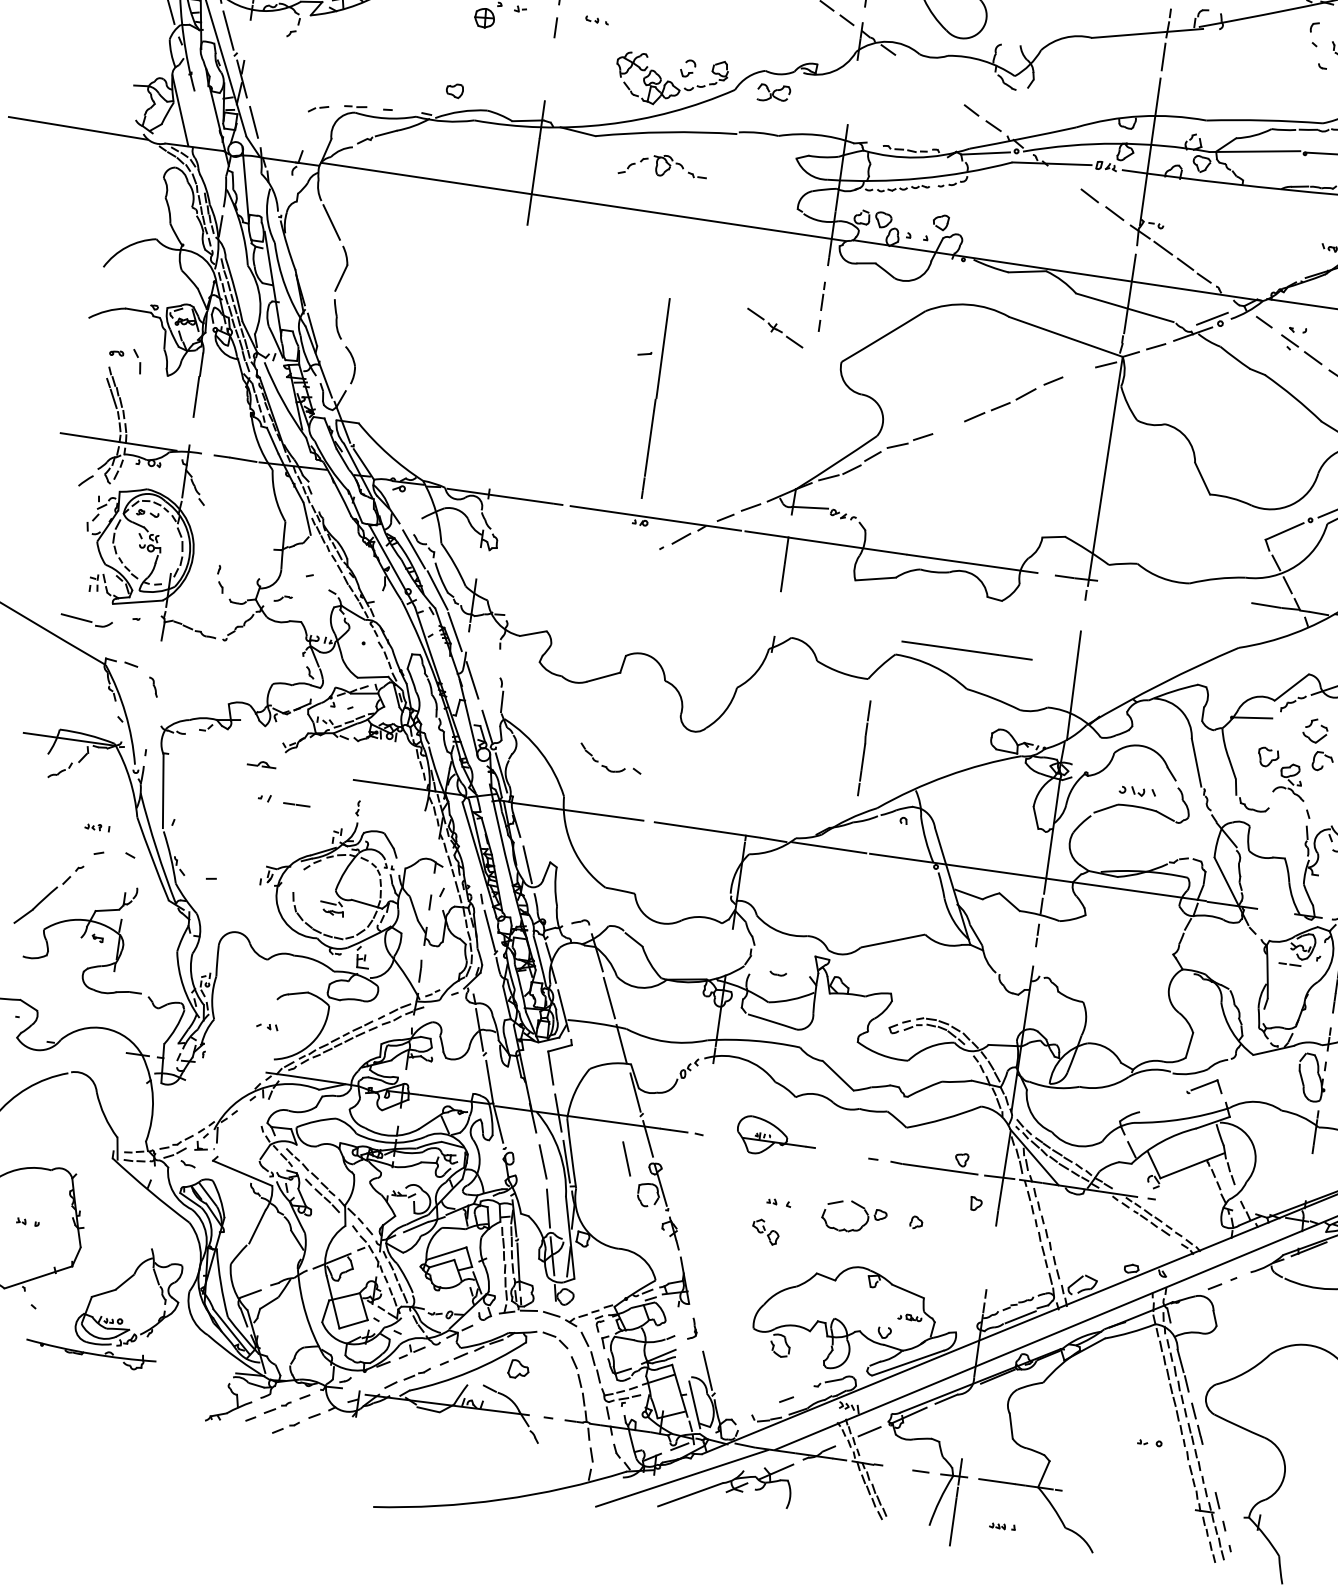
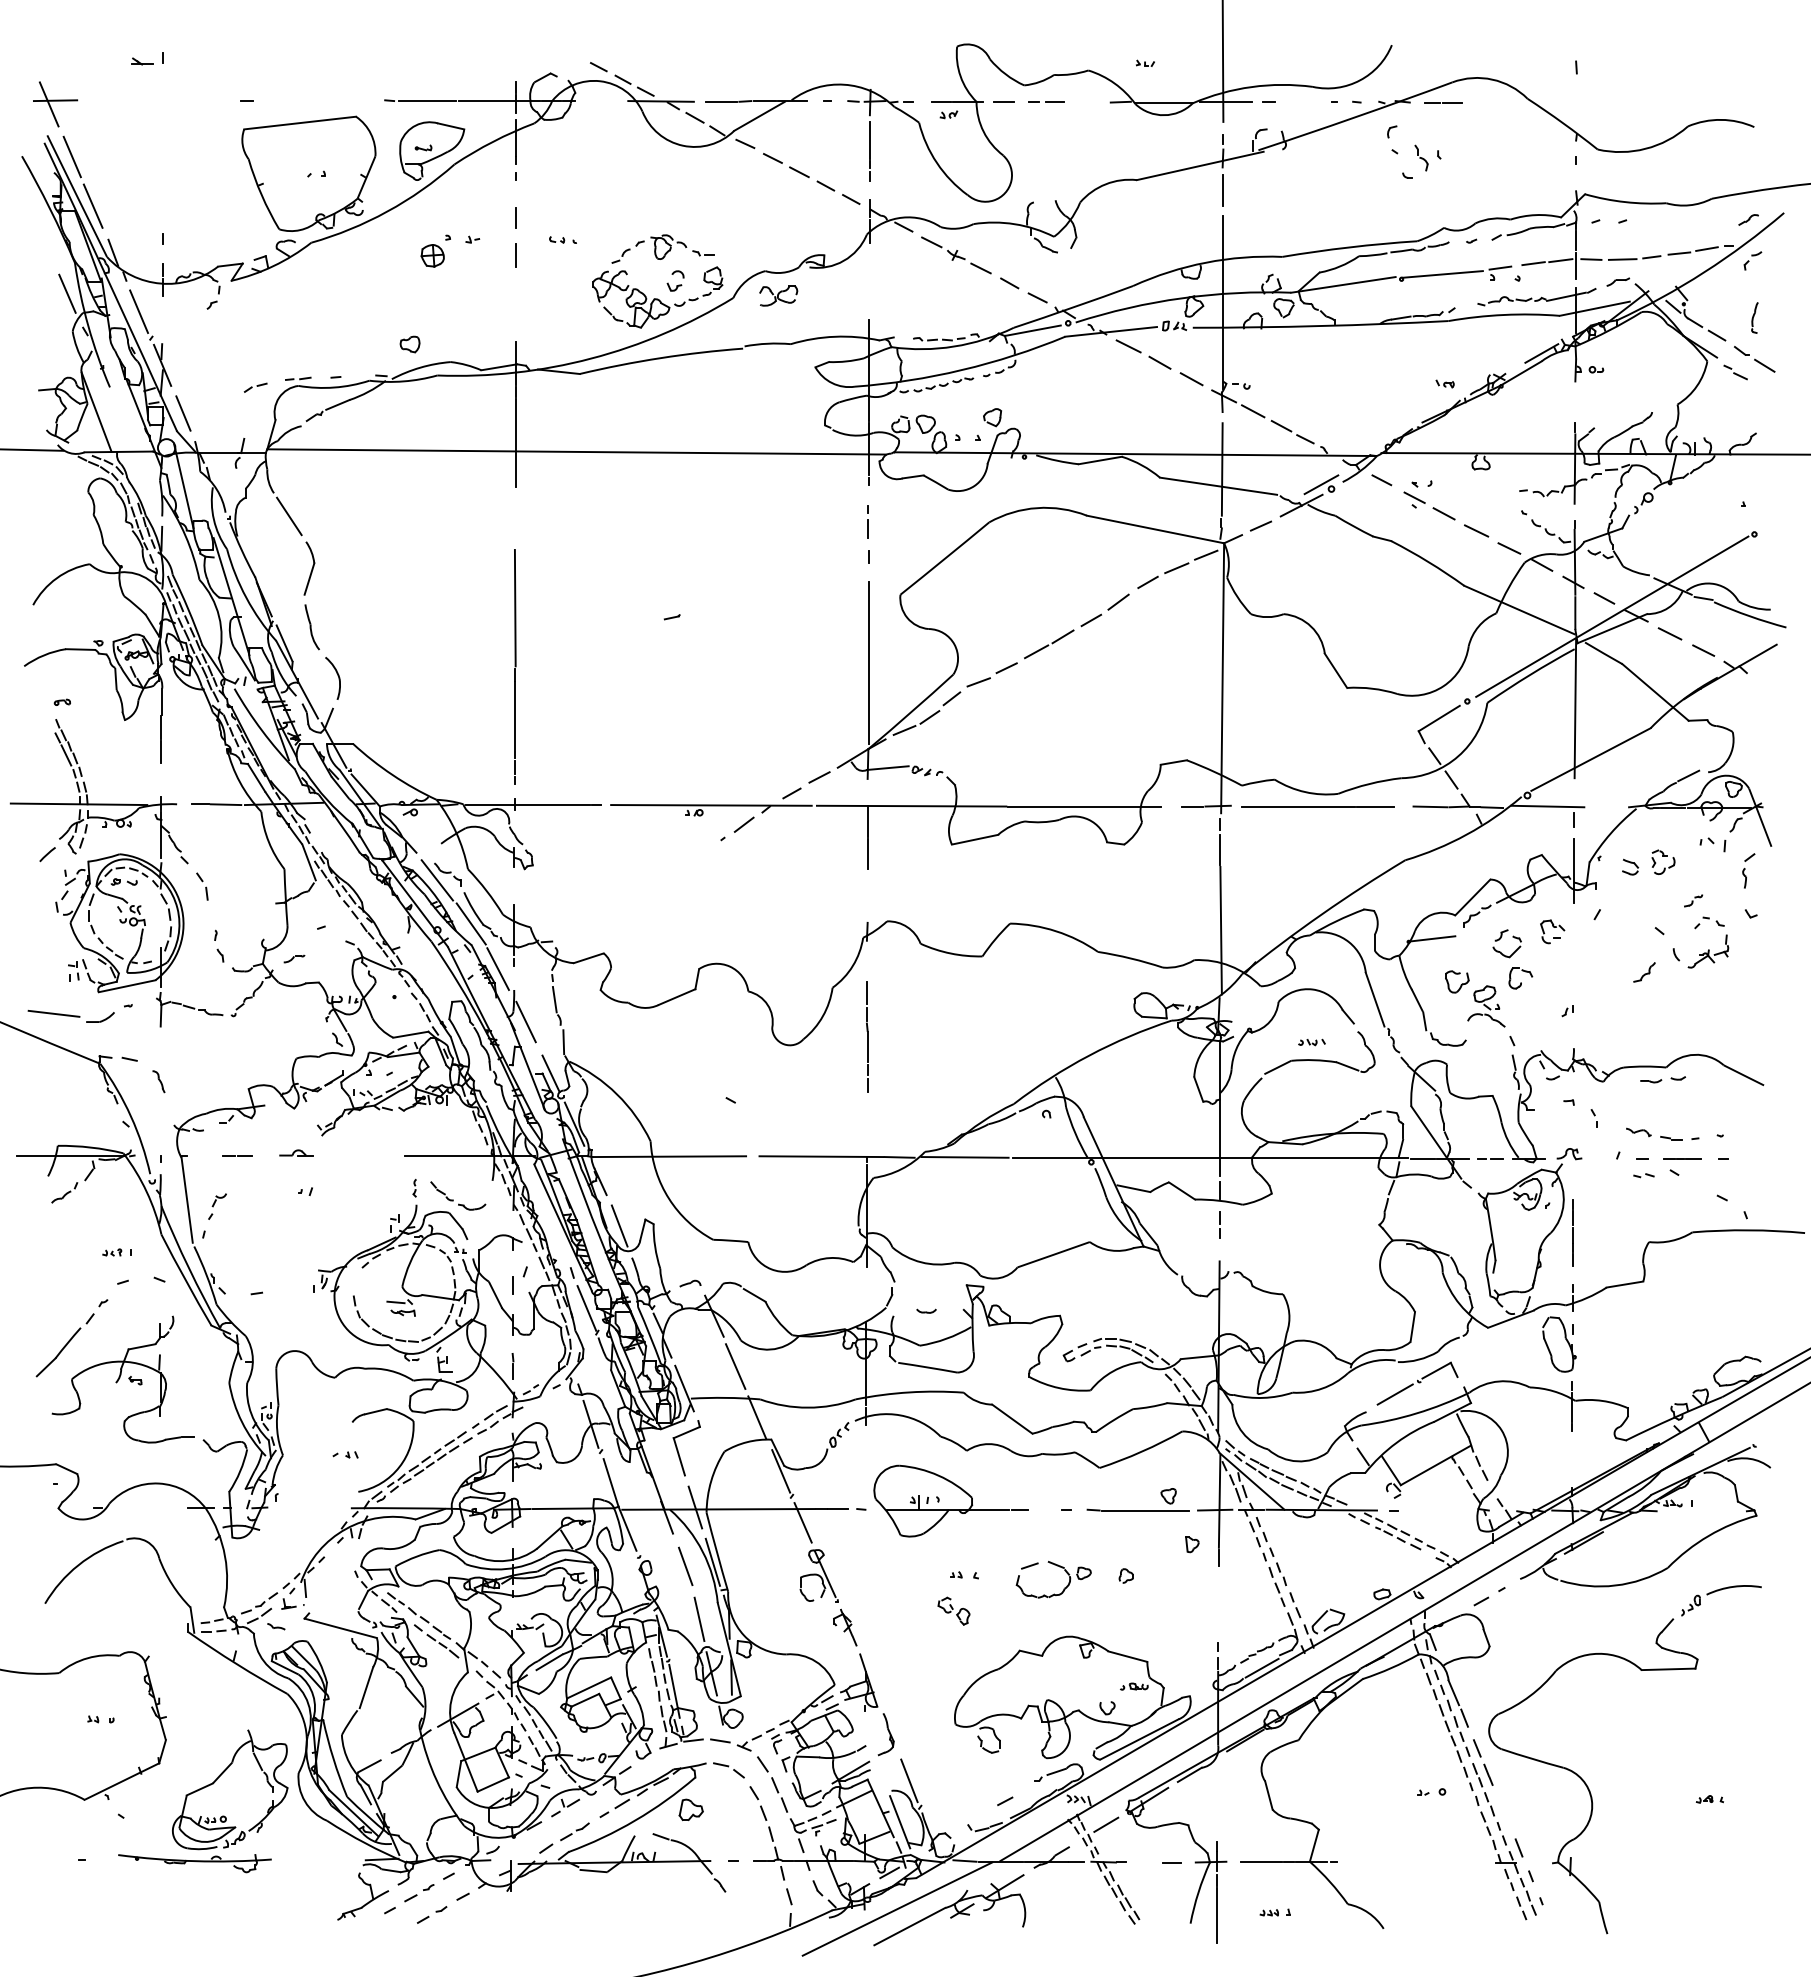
part: (662, 166) -> (662, 248), moved
line: (1065, 178) -> (1128, 346), added
part: (775, 328) -> (956, 255), moved
part: (137, 361) -> (202, 886), moved
line: (1079, 372) -> (1176, 568), added
line: (656, 398) -> (515, 666), moved
line: (807, 415) -> (869, 662), added
line: (950, 426) -> (1036, 651), added
line: (1083, 616) -> (1220, 849), added
part: (86, 620) -> (70, 1015), size x1.43
line: (966, 650) -> (1317, 806), moved
line: (499, 664) -> (554, 999), added
line: (864, 747) -> (867, 1036), moved
part: (598, 760) -> (453, 1199), moved
part: (1137, 791) -> (1311, 1042), size x0.62
part: (188, 800) -> (217, 1206), added
line: (296, 804) -> (237, 1155), moved
line: (1289, 964) -> (1490, 1158), moved
line: (1165, 1100) -> (1394, 1394), added
part: (775, 1137) -> (950, 1500), size x1.67
line: (626, 1158) -> (781, 1548), removed
part: (692, 1328) -> (885, 1734), size x1.67

